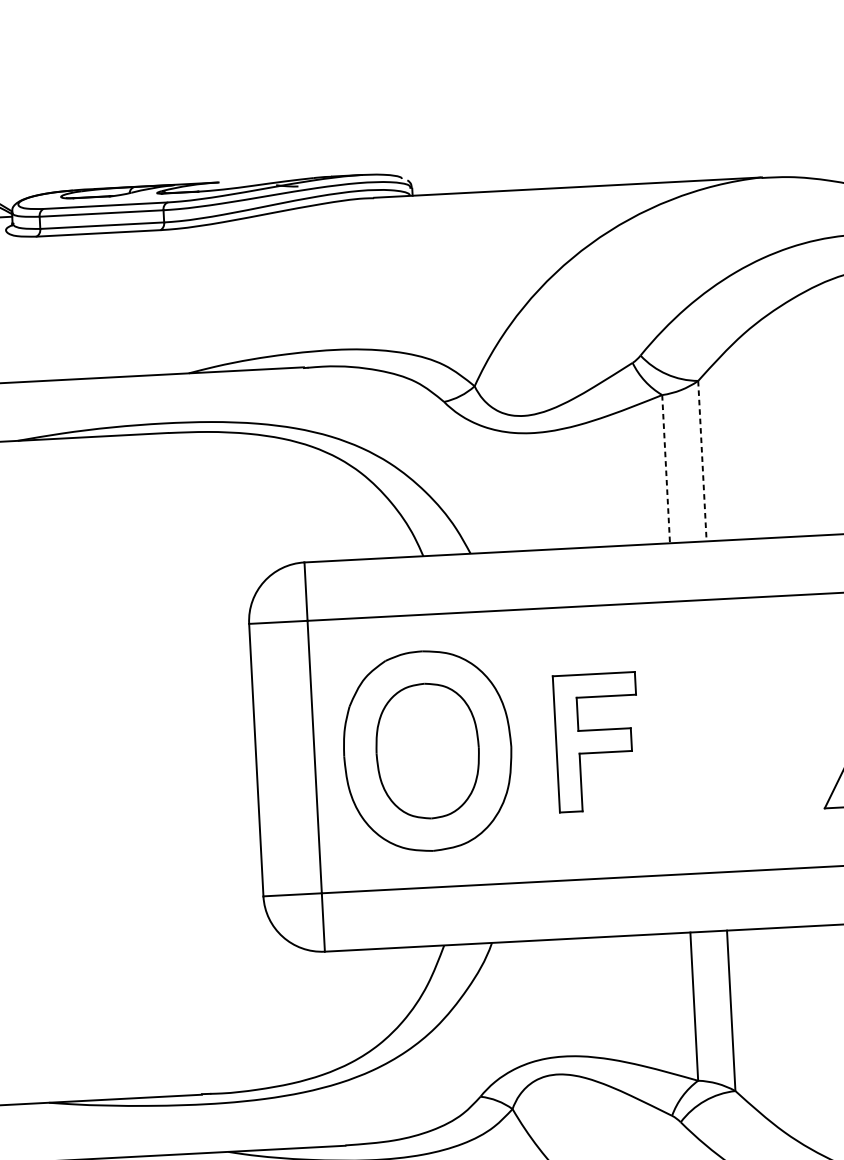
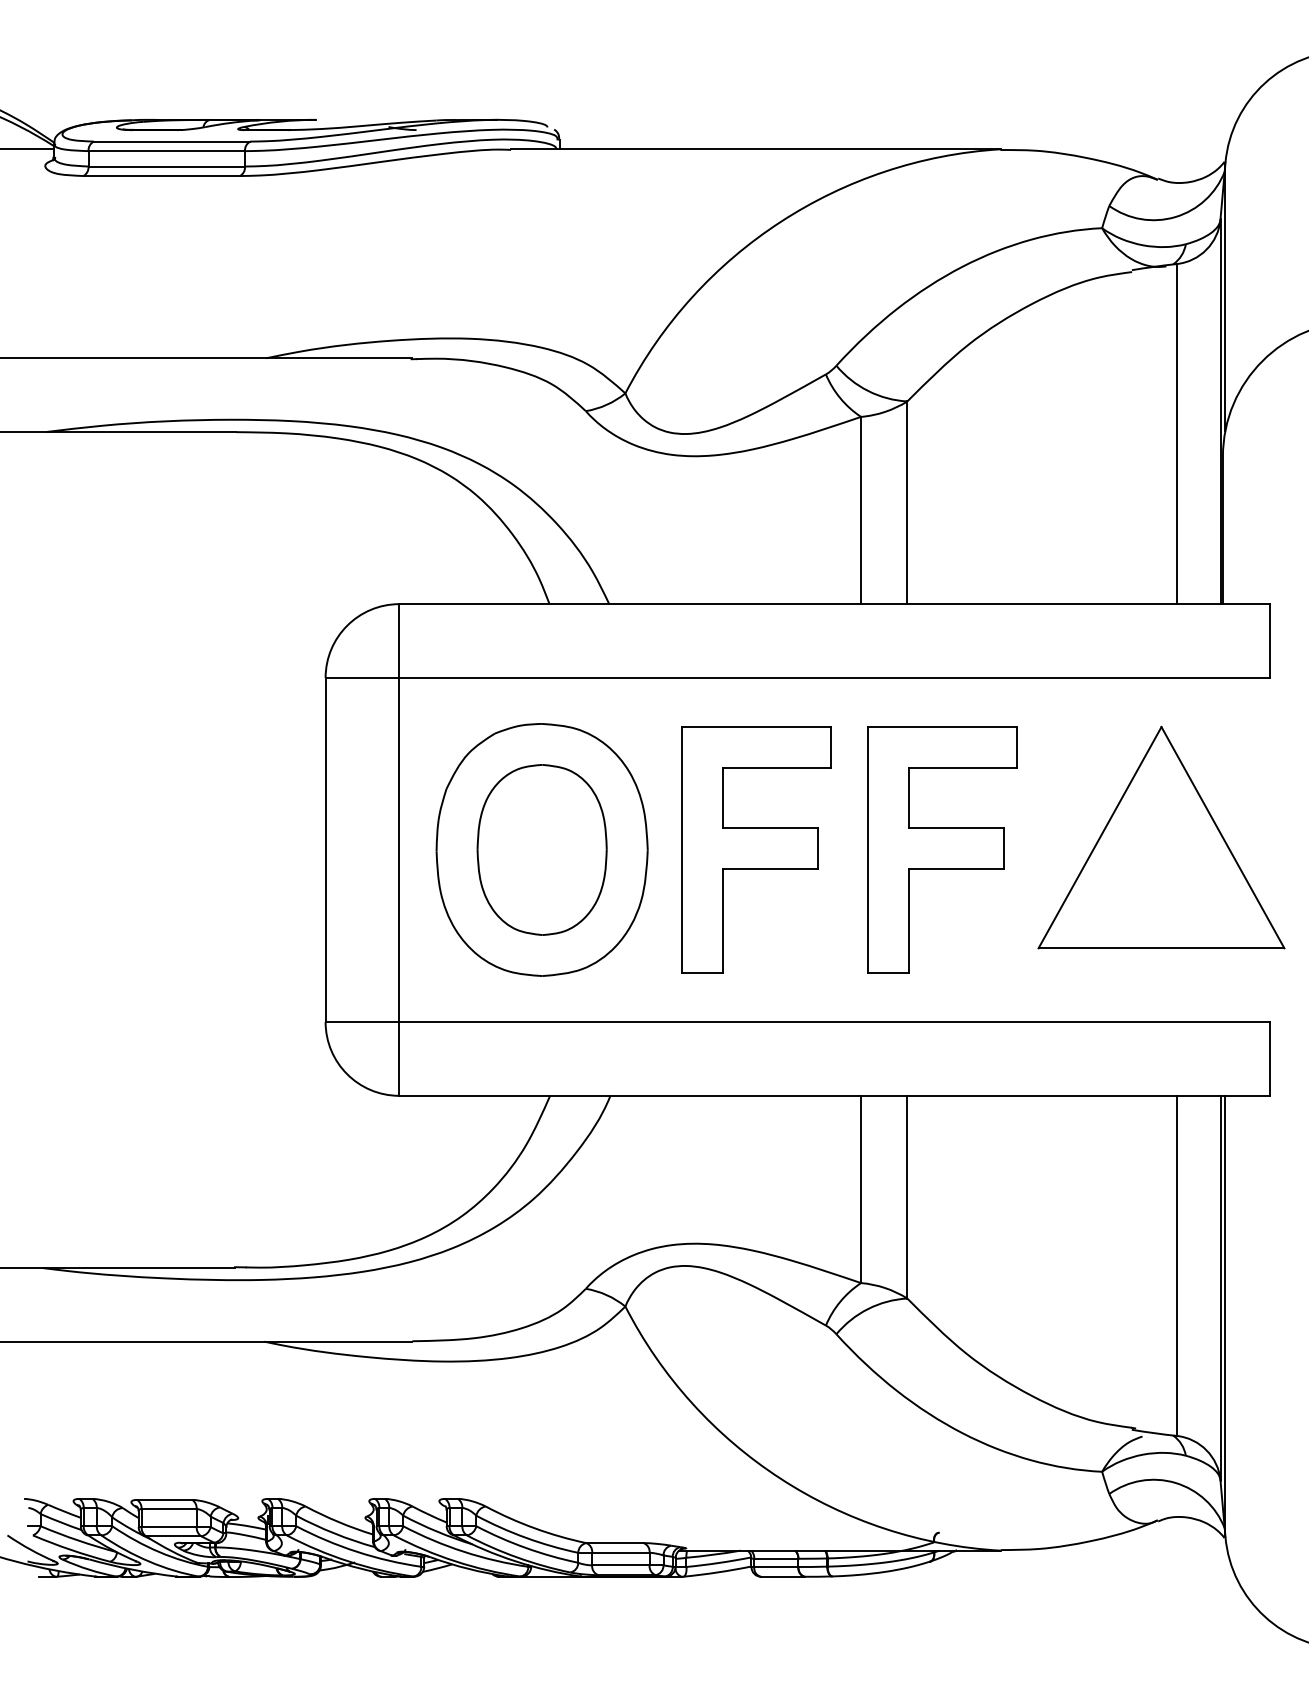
line: (702, 461) -> (907, 503), dashed -> solid
line: (666, 469) -> (861, 510), dashed -> solid
part: (744, 734) -> (942, 849), added
part: (597, 741) -> (756, 849), size x1.43

